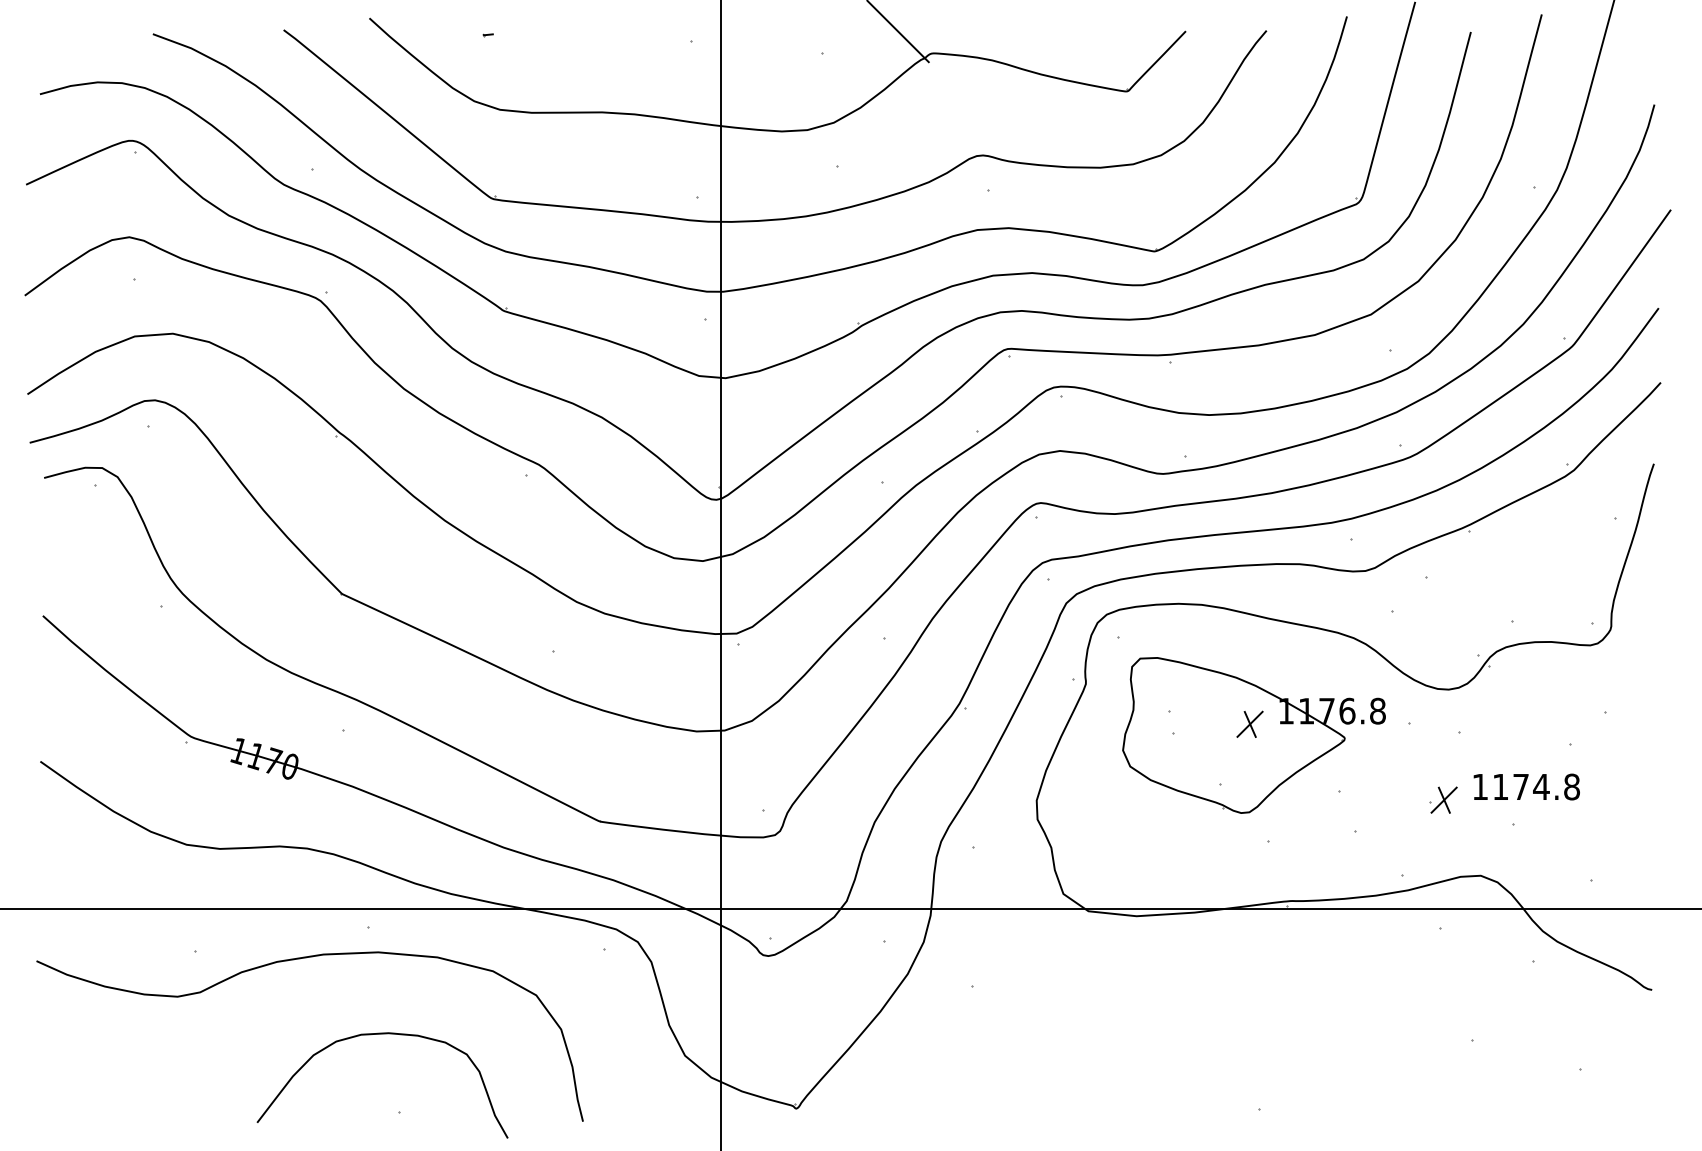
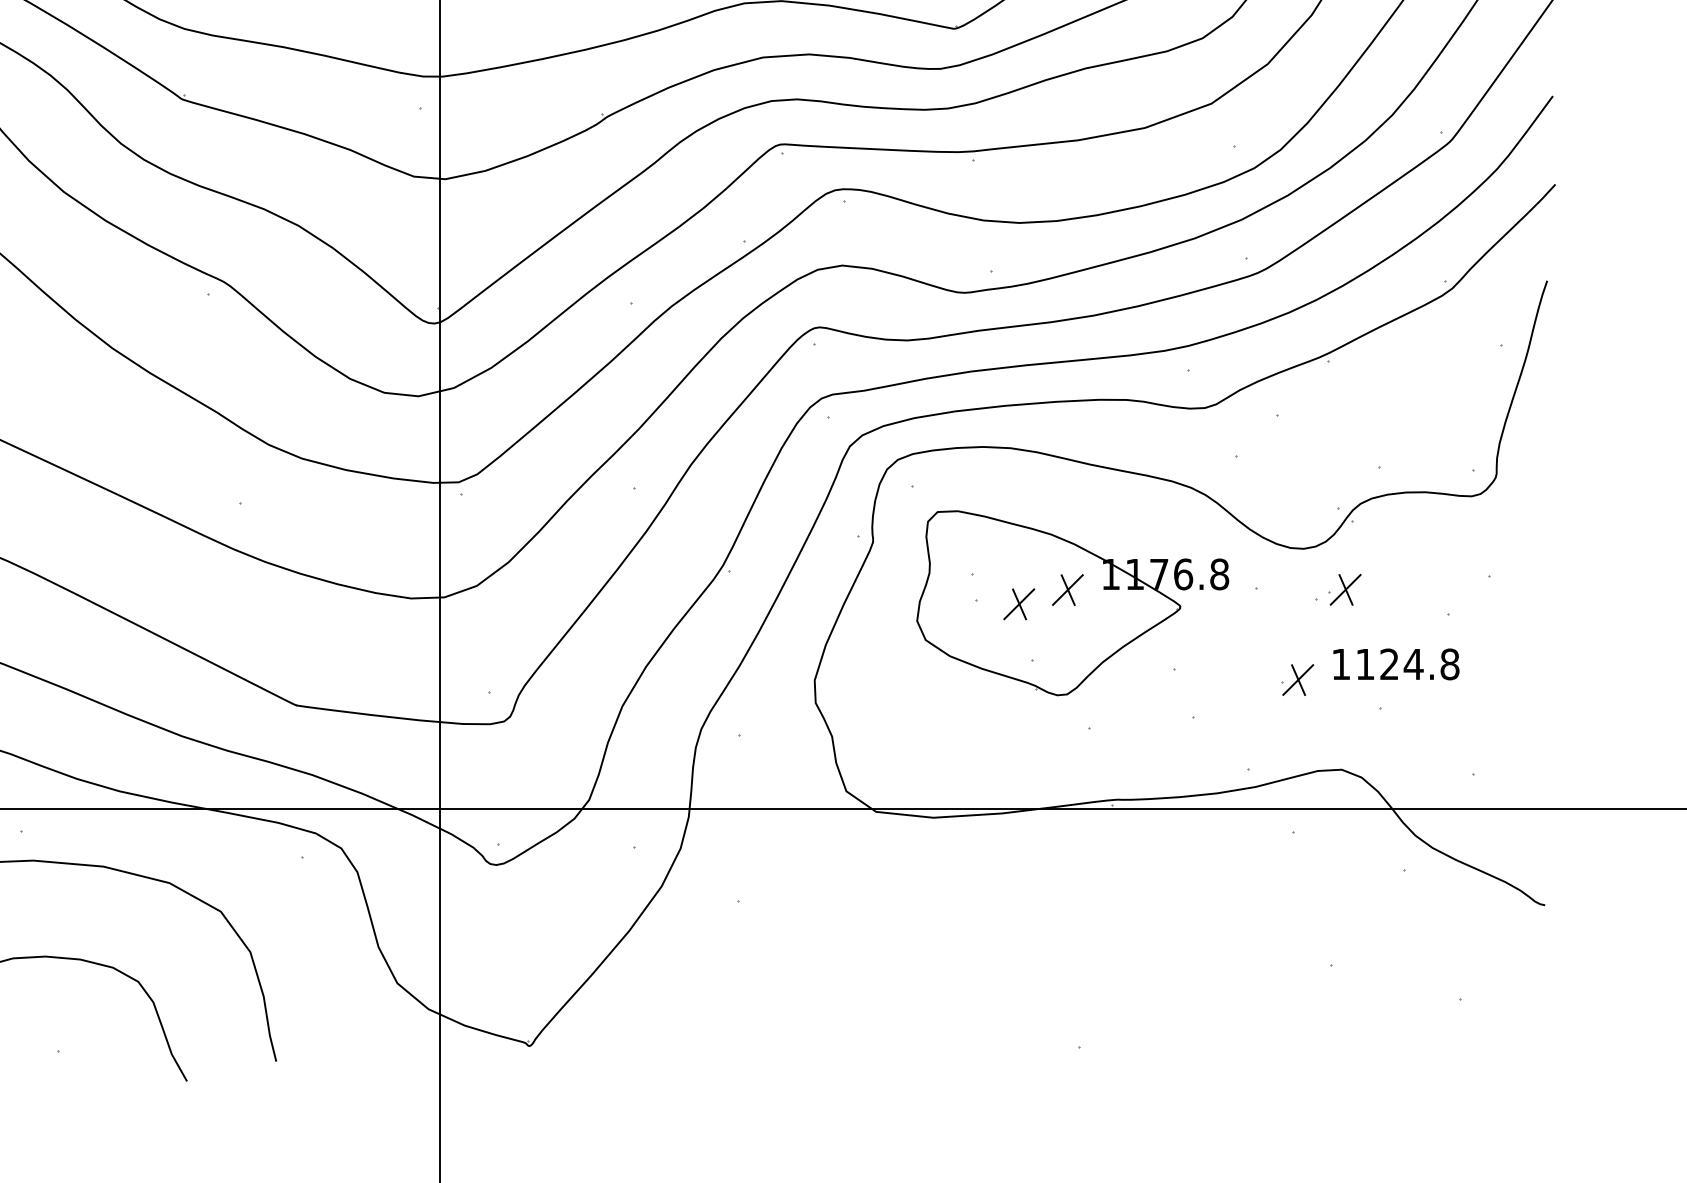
part: (1483, 723) -> (1344, 589), added
part: (1208, 735) -> (1018, 603), added
text: (1520, 786) -> (1388, 663), 1174.8 -> 1124.8

